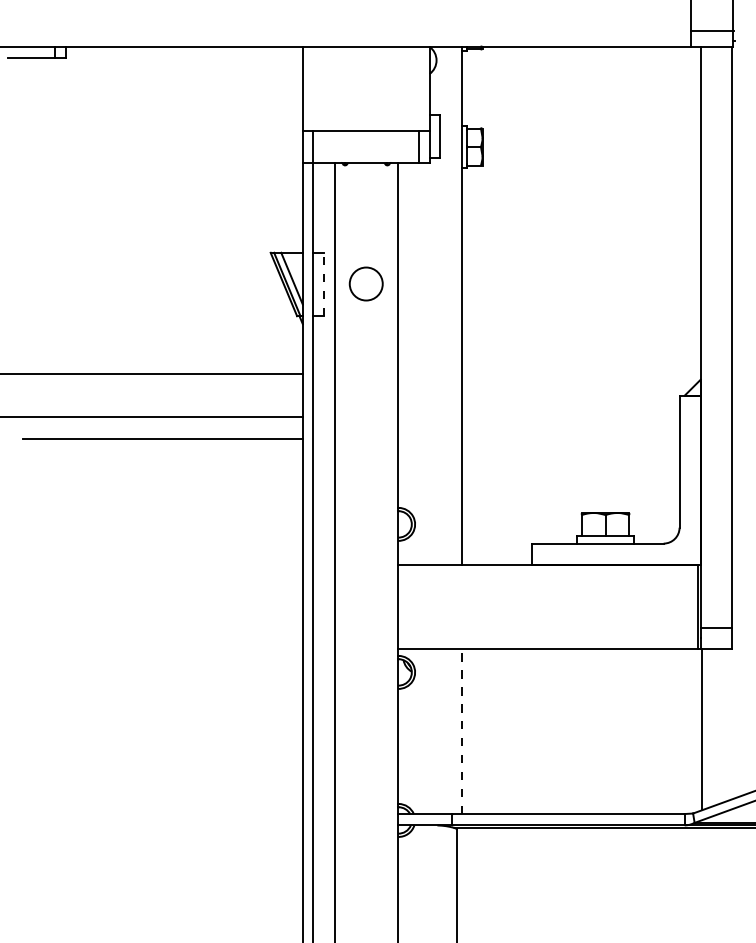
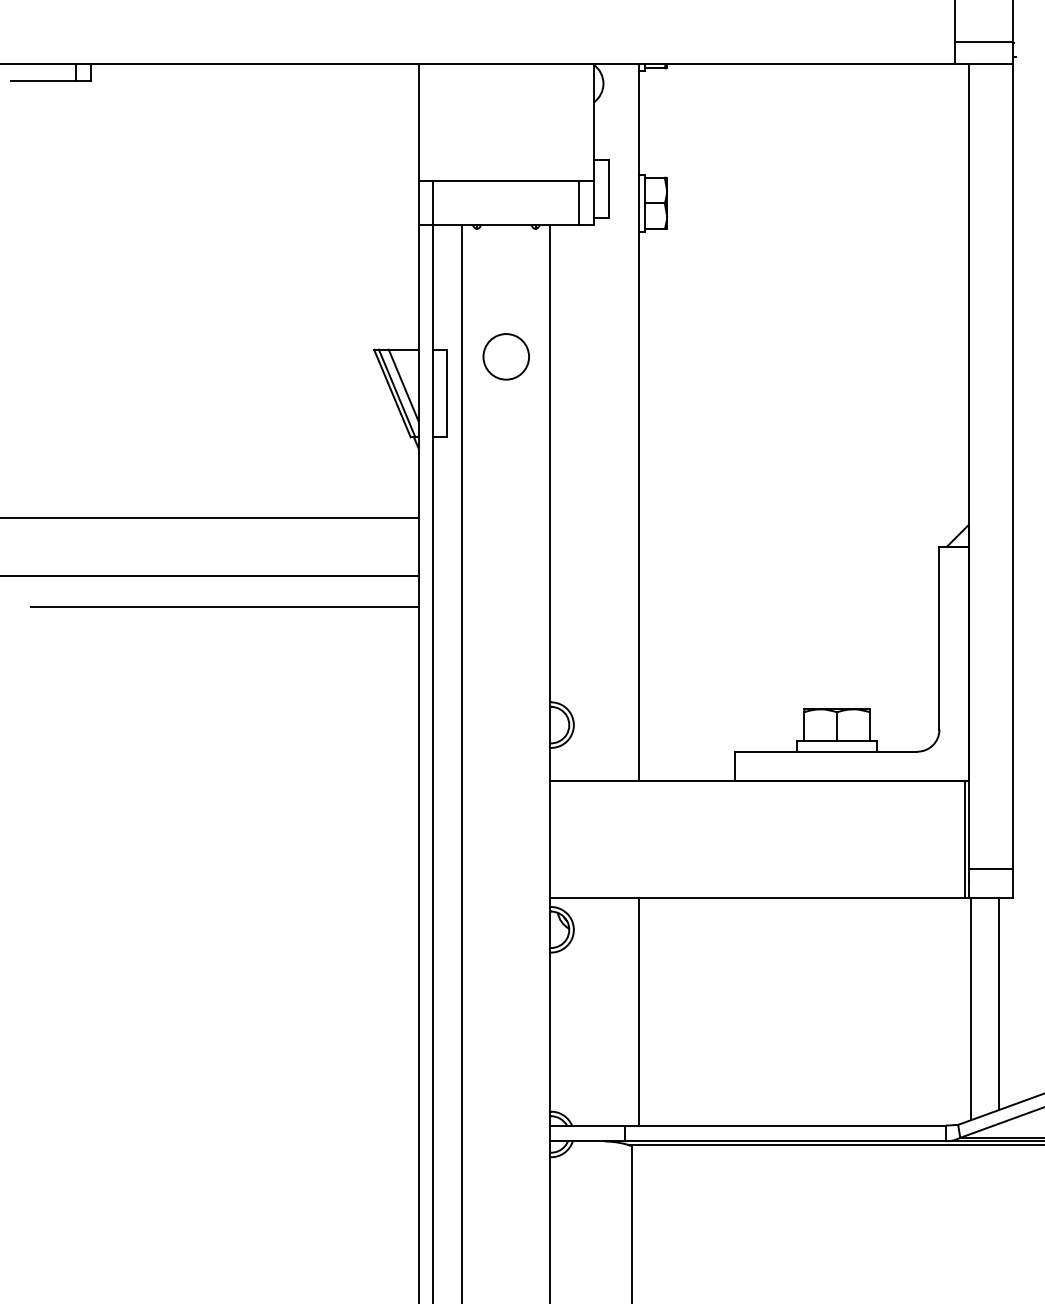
circle: (365, 283) -> (505, 356), moved
line: (323, 284) -> (447, 393), dashed -> solid
line: (722, 725) -> (998, 1003), added
line: (462, 731) -> (639, 1011), dashed -> solid

